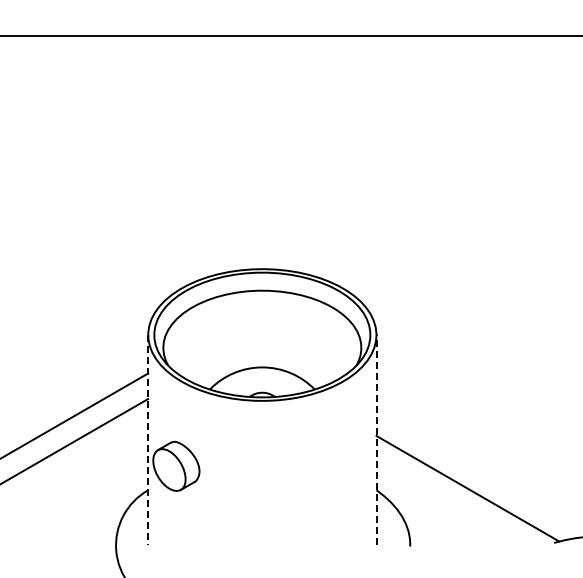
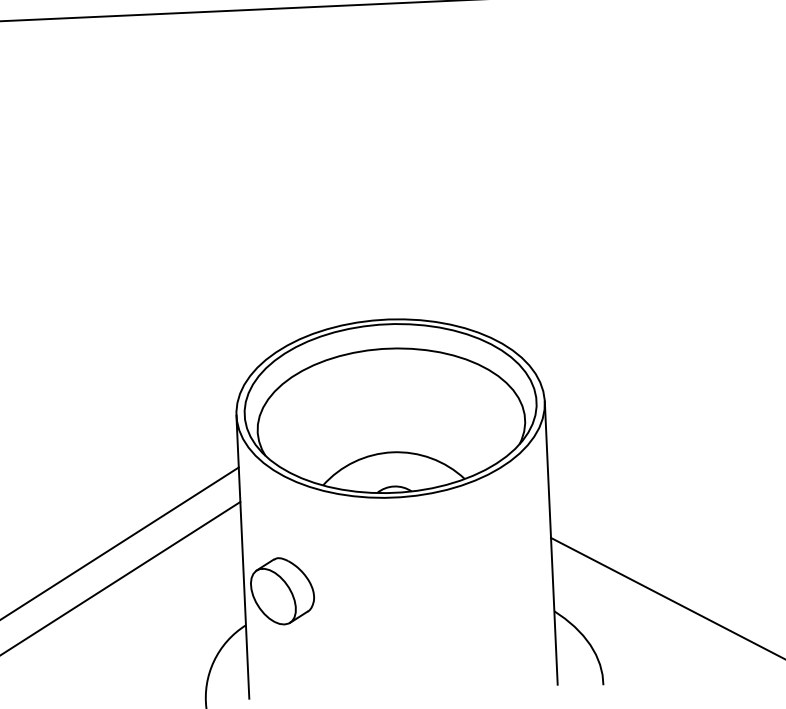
line: (148, 439) -> (243, 556), dashed -> solid
line: (376, 439) -> (551, 542), dashed -> solid

